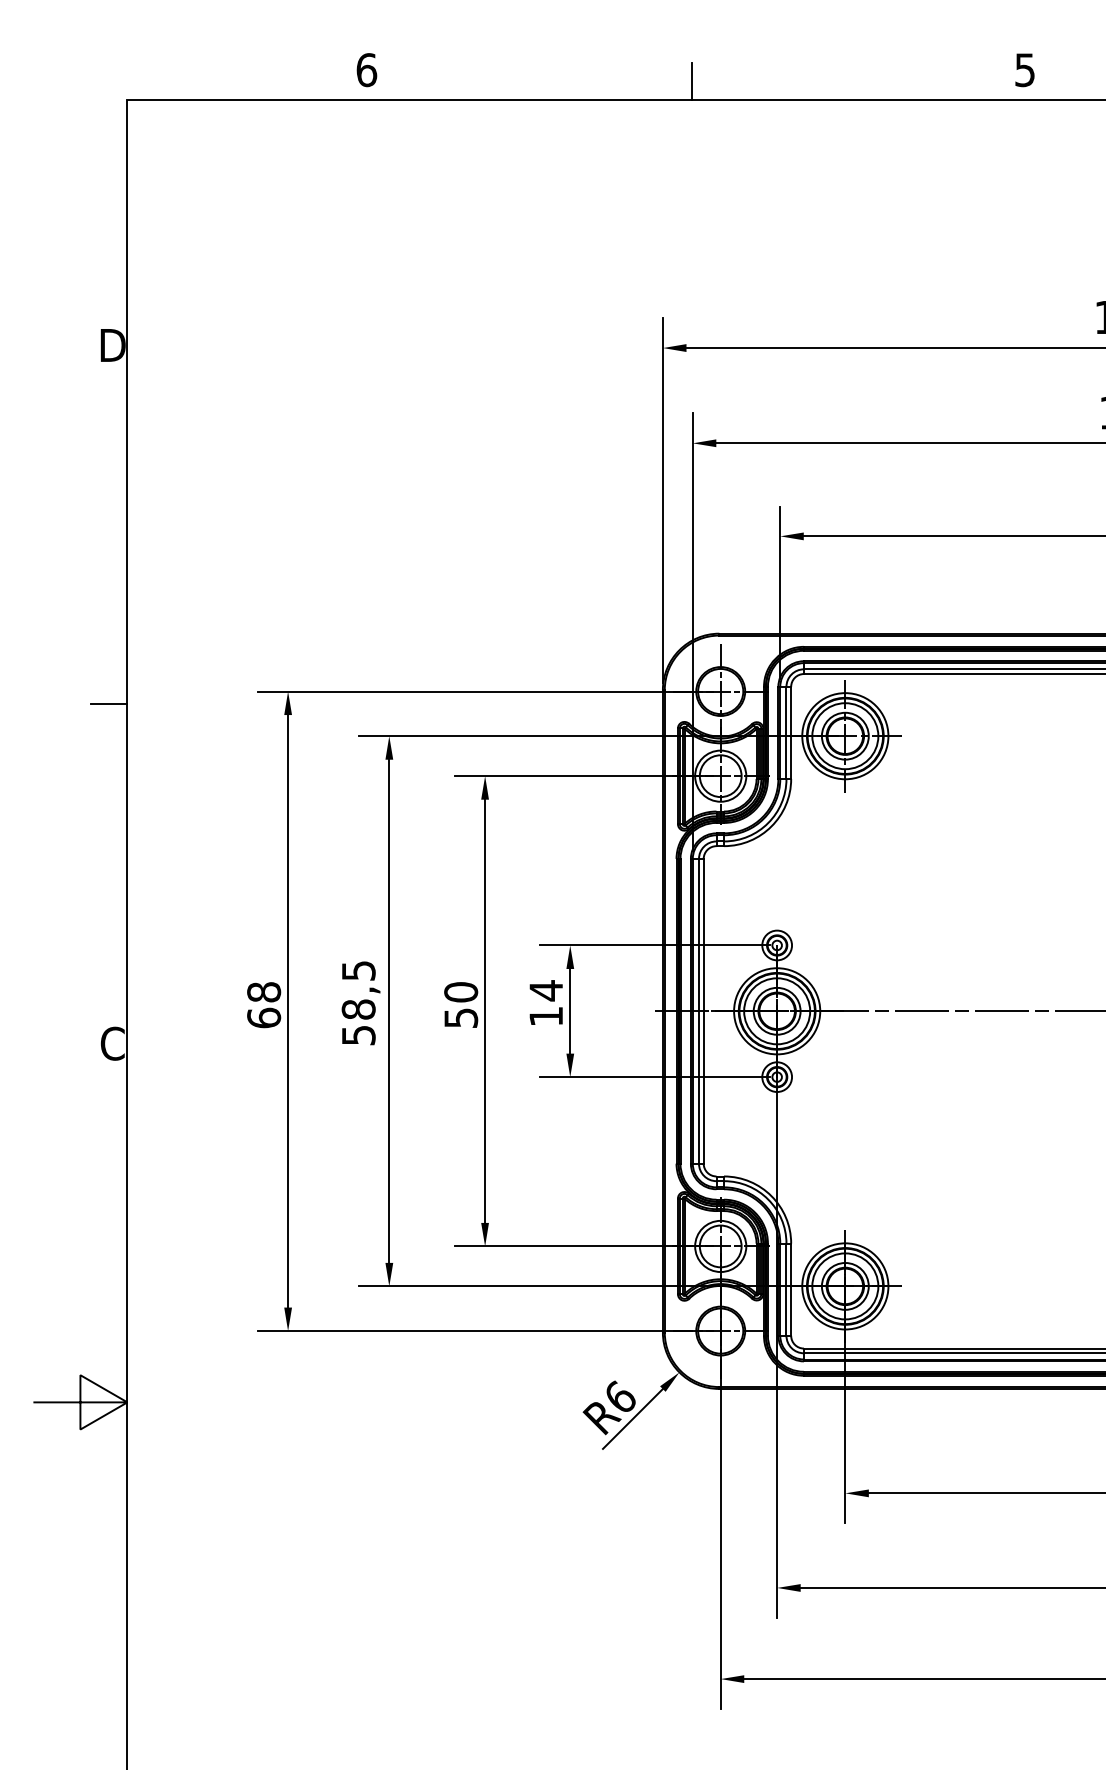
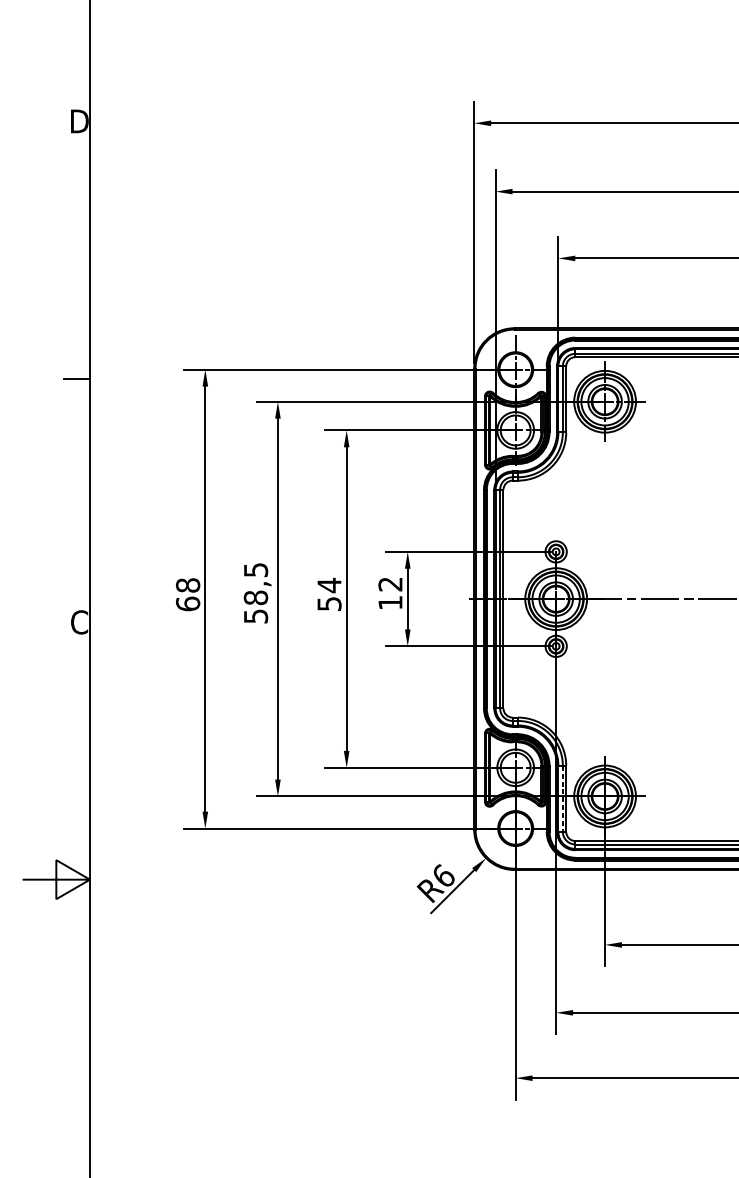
text: (545, 990) -> (389, 584), 14 -> 12
text: (461, 992) -> (329, 585), 50 -> 54
line: (786, 1290) -> (562, 799), solid -> dashed

